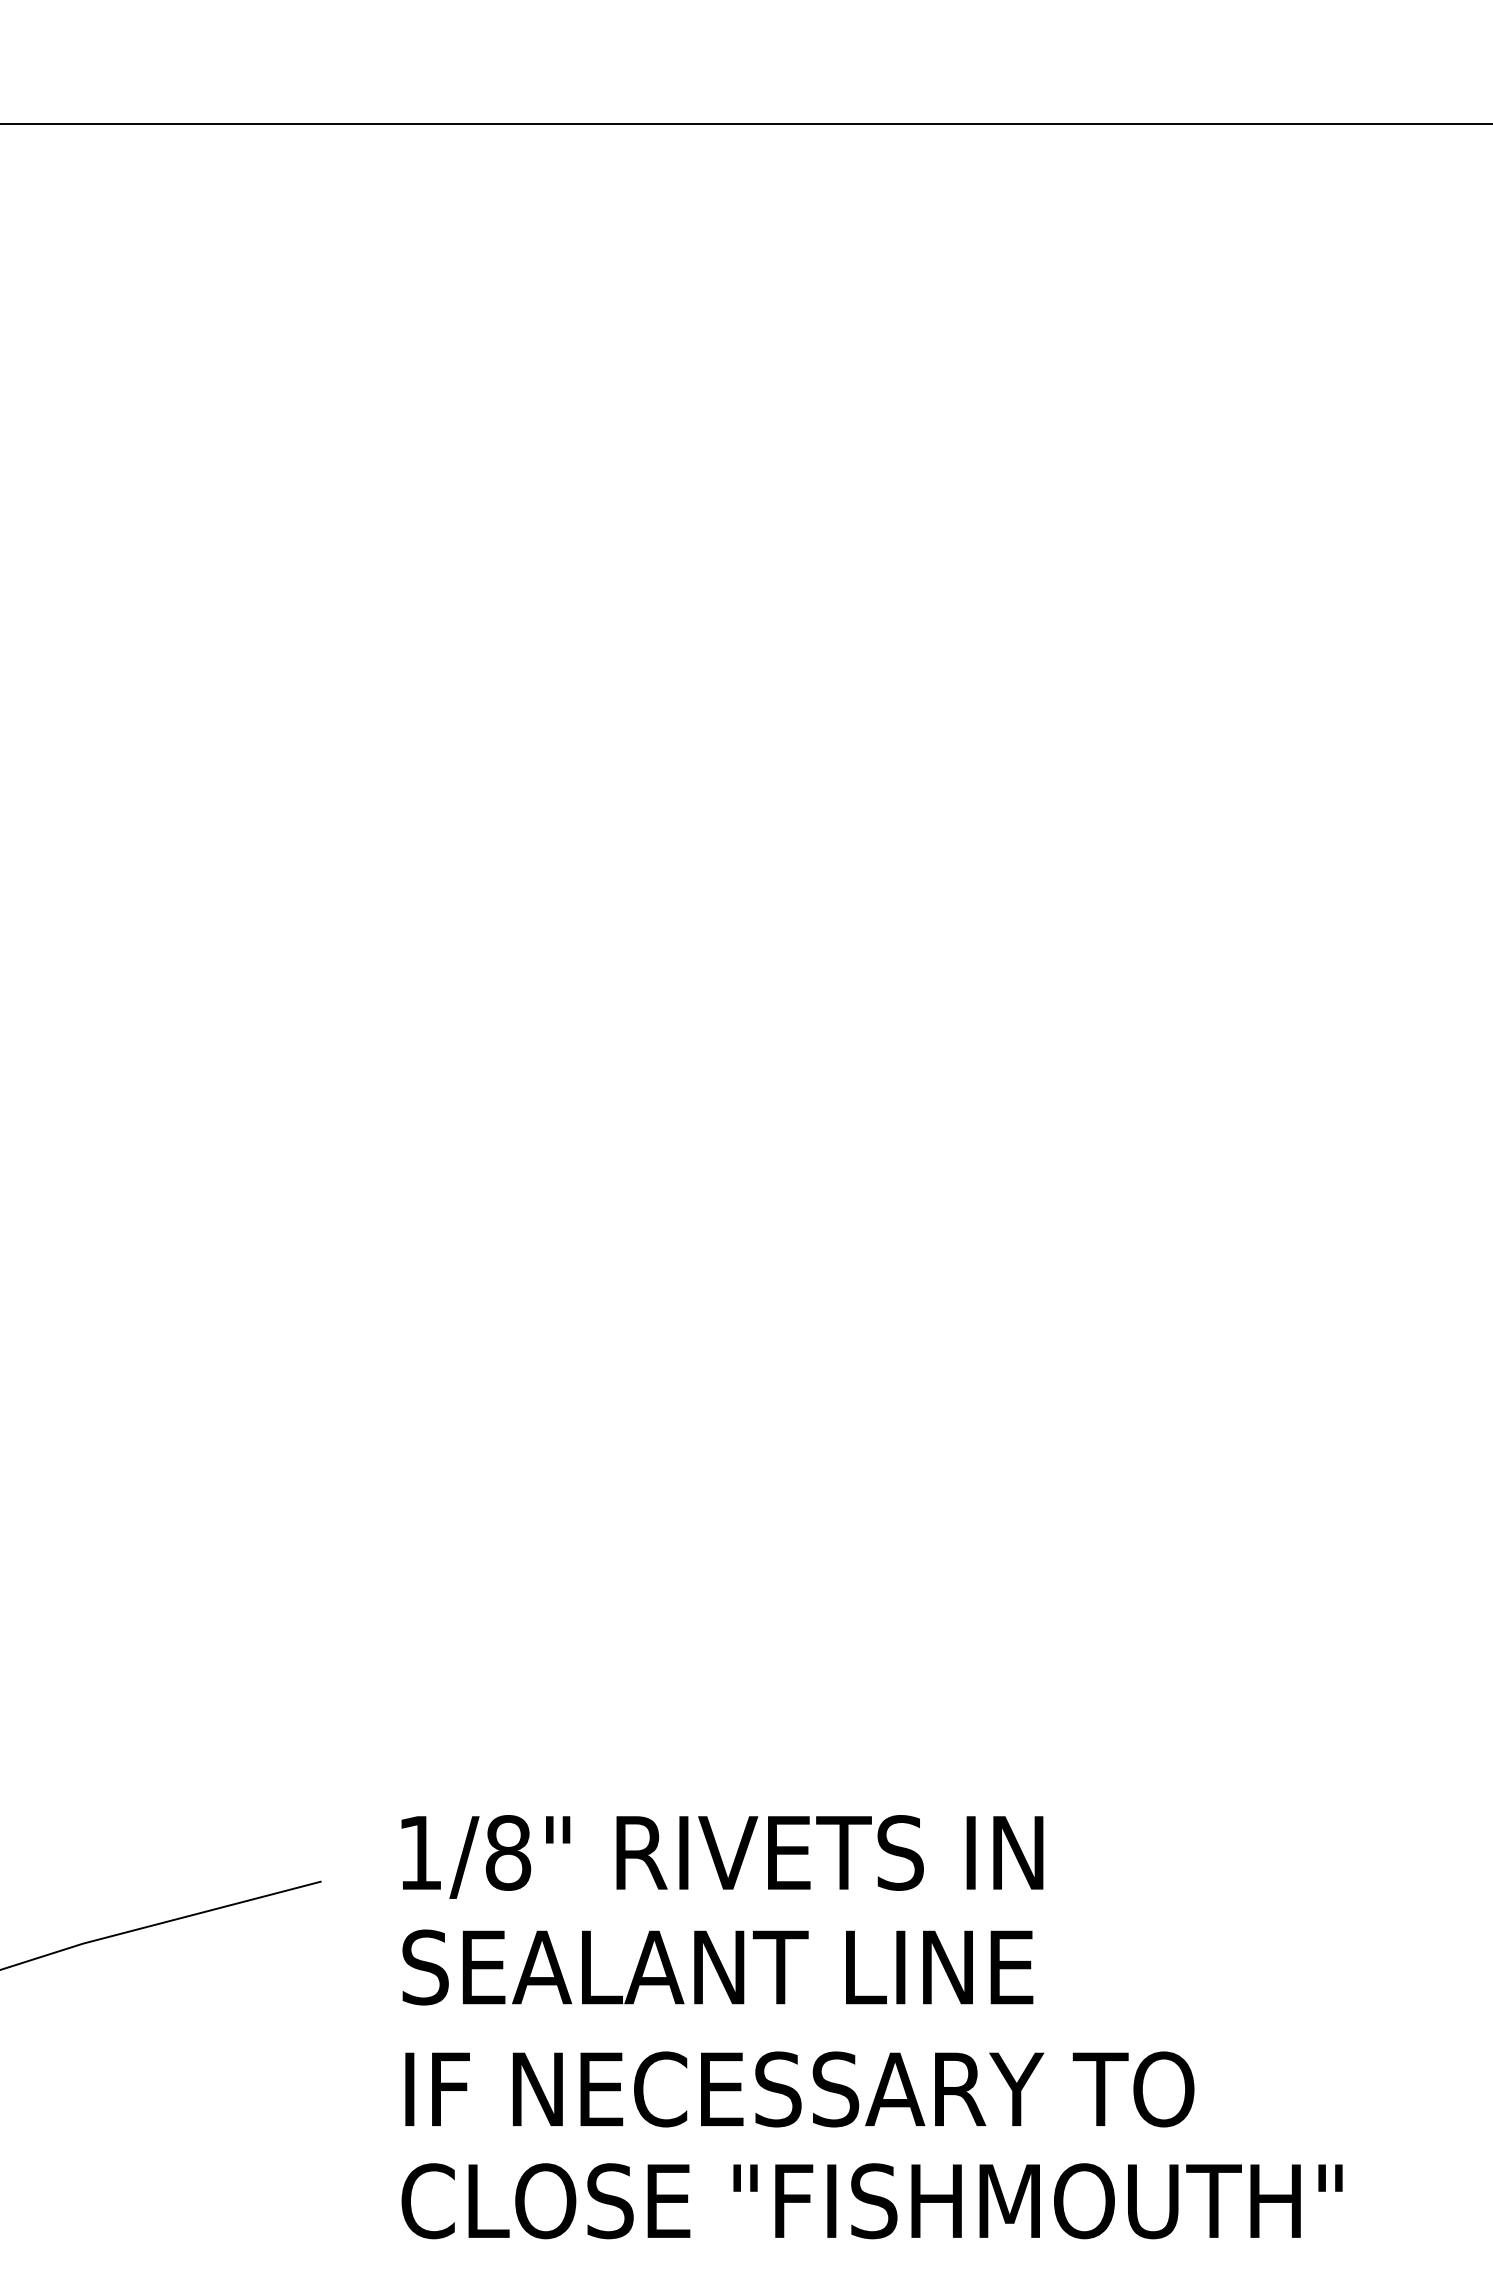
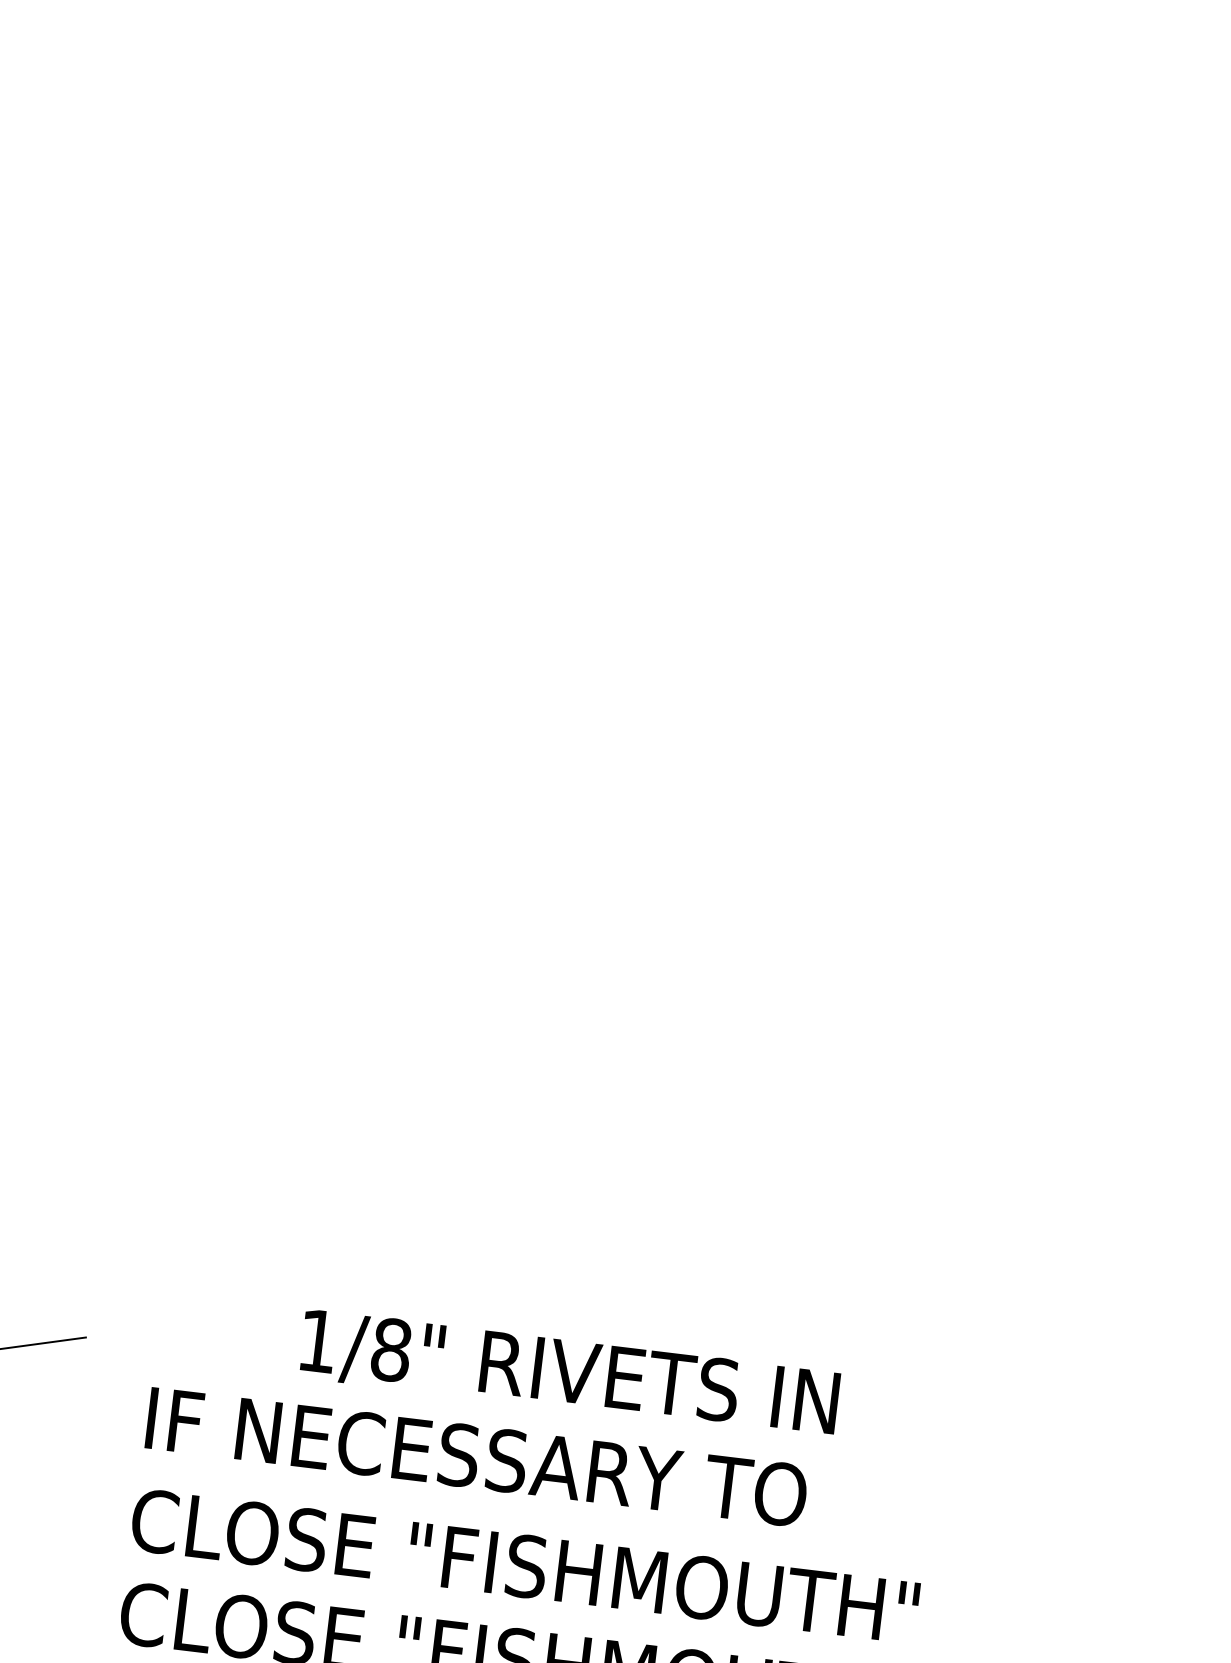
text: (722, 1856) -> (569, 1374), moved
text: (798, 1967) -> (475, 1457), SEALANT LINE -> IF NECESSARY TO
text: (871, 2089) -> (524, 1566), IF NECESSARY TO -> CLOSE "FISHMOUTH"

